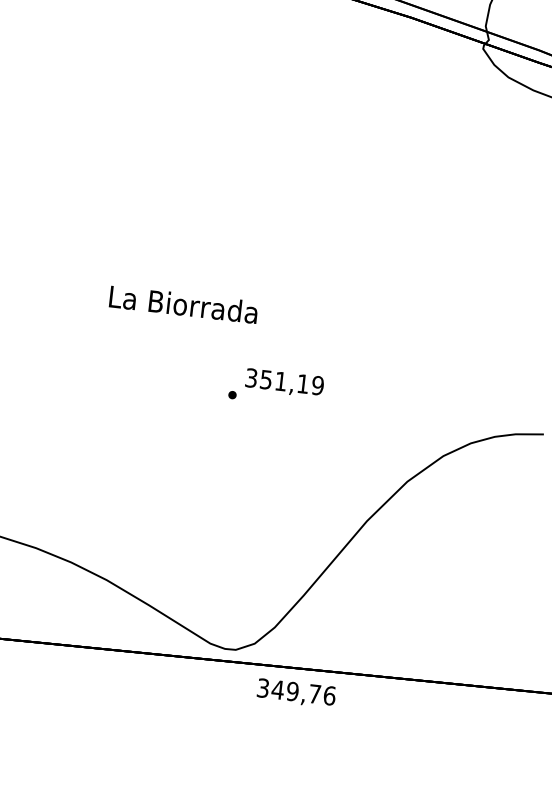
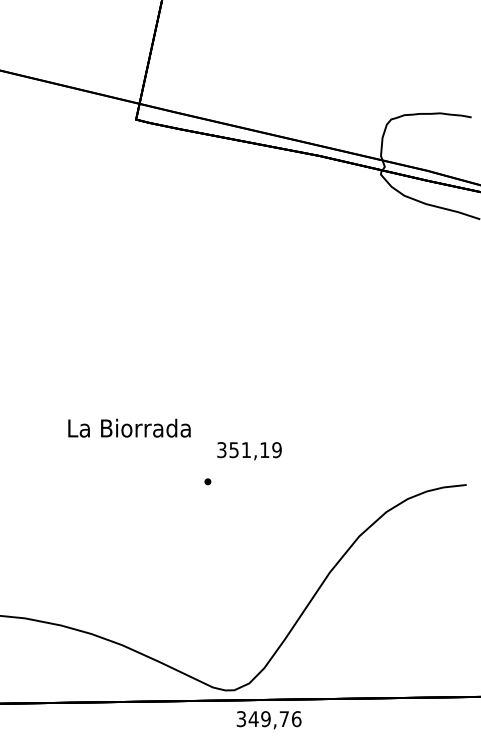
text: (183, 303) -> (129, 427), moved
text: (284, 383) -> (249, 451), moved
text: (295, 693) -> (268, 720), moved

